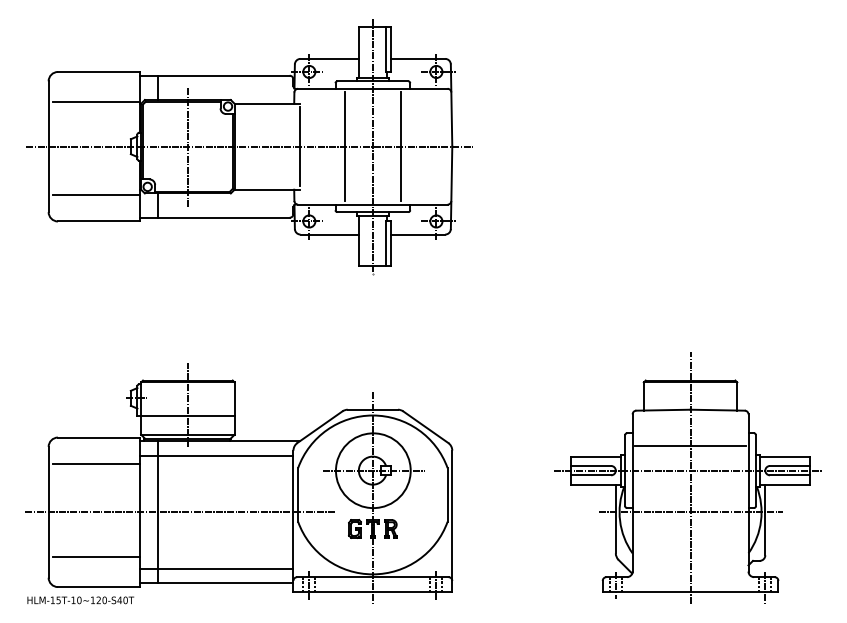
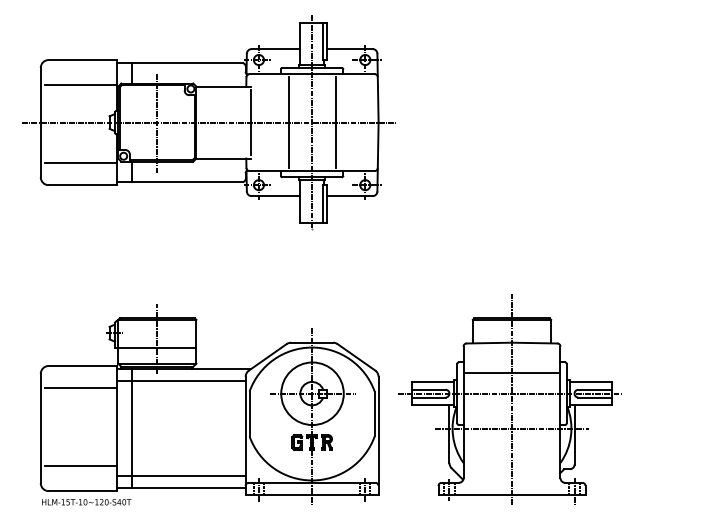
part: (687, 477) -> (509, 399), moved
line: (179, 512) -> (150, 428), removed
text: (80, 600) -> (86, 502), moved

